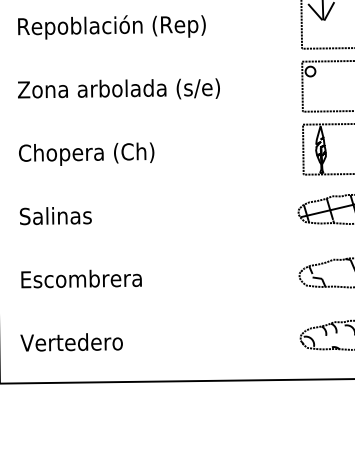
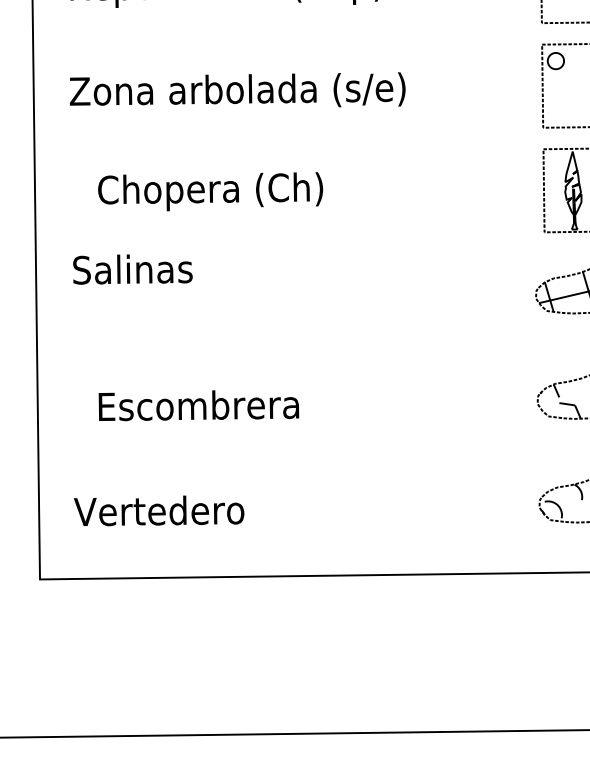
text: (86, 153) -> (210, 190), moved
text: (55, 216) -> (132, 270), moved
text: (81, 278) -> (198, 404), moved

